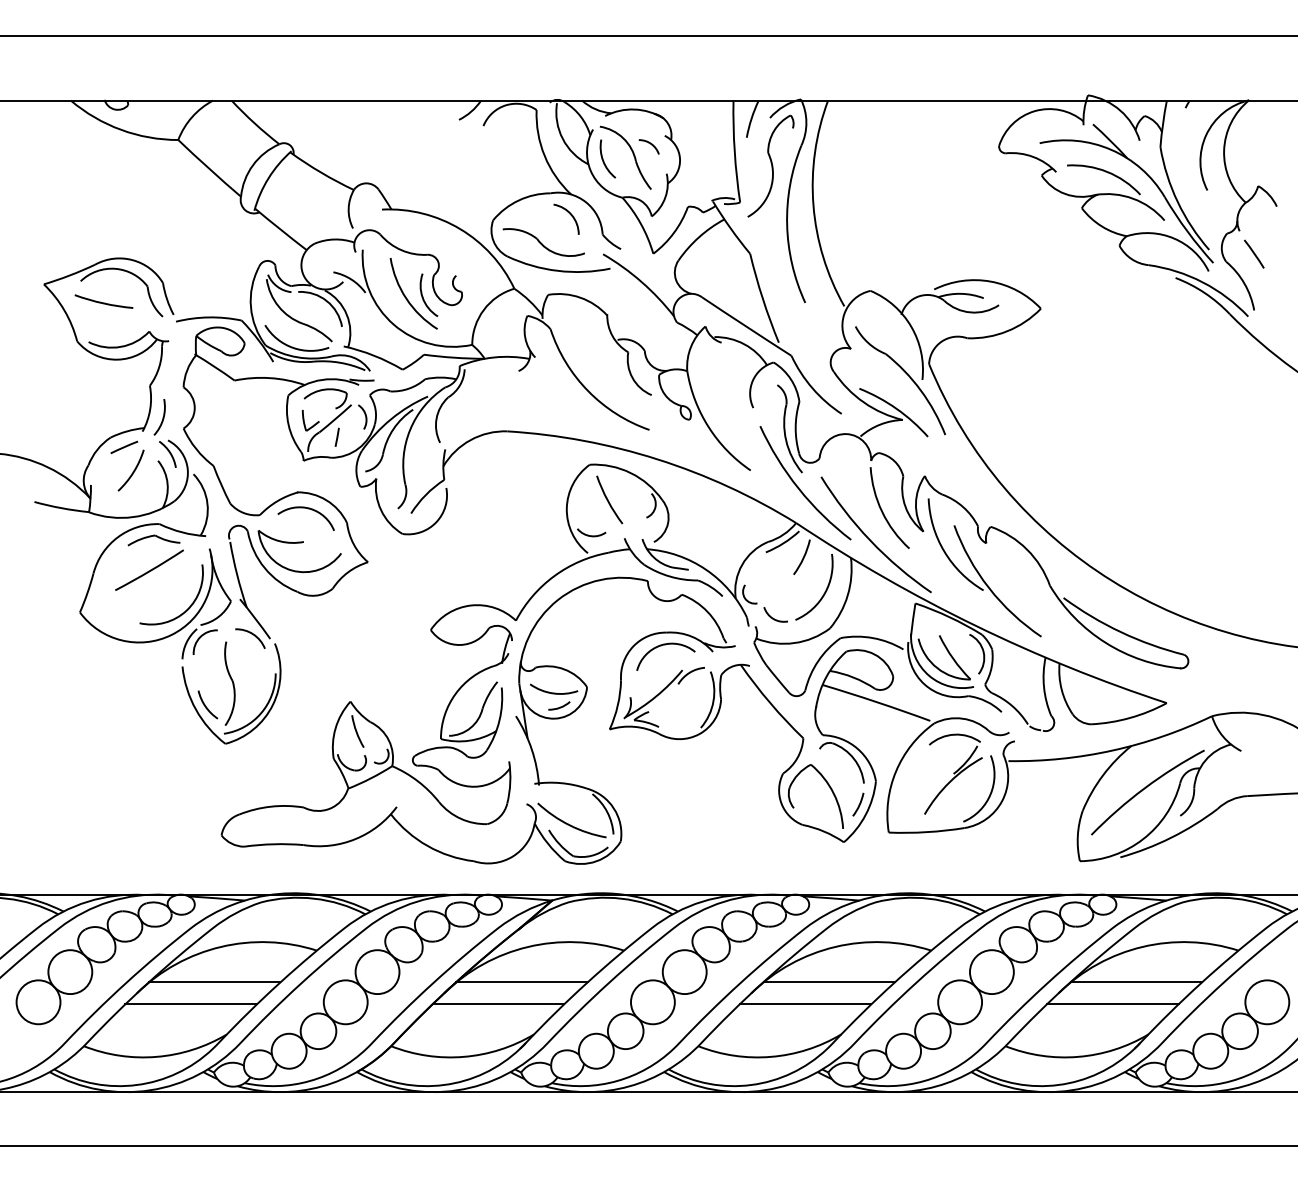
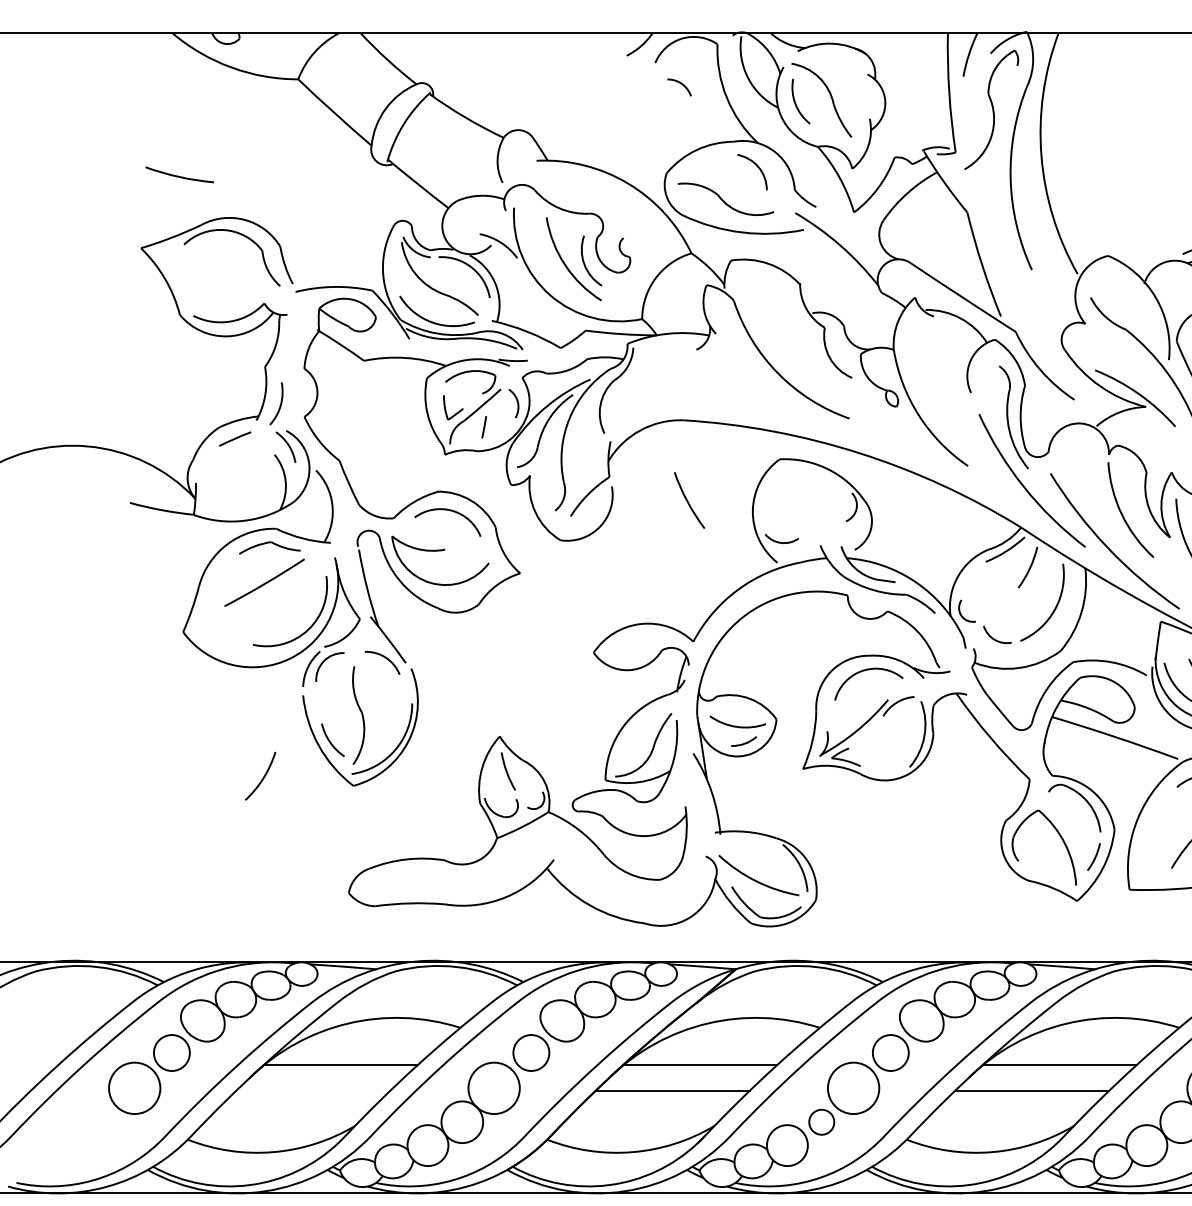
arc: (650, 144) -> (681, 84), moved
arc: (103, 302) -> (179, 175), moved
arc: (132, 472) -> (262, 778), moved
arc: (608, 499) -> (688, 499), moved
circle: (70, 972) -> (172, 1053), size x0.7
circle: (377, 972) -> (531, 1053), size x0.7
circle: (684, 972) -> (890, 1053), size x0.7
line: (190, 1004) -> (312, 1090), removed
circle: (625, 1031) -> (821, 1122), size x0.6

